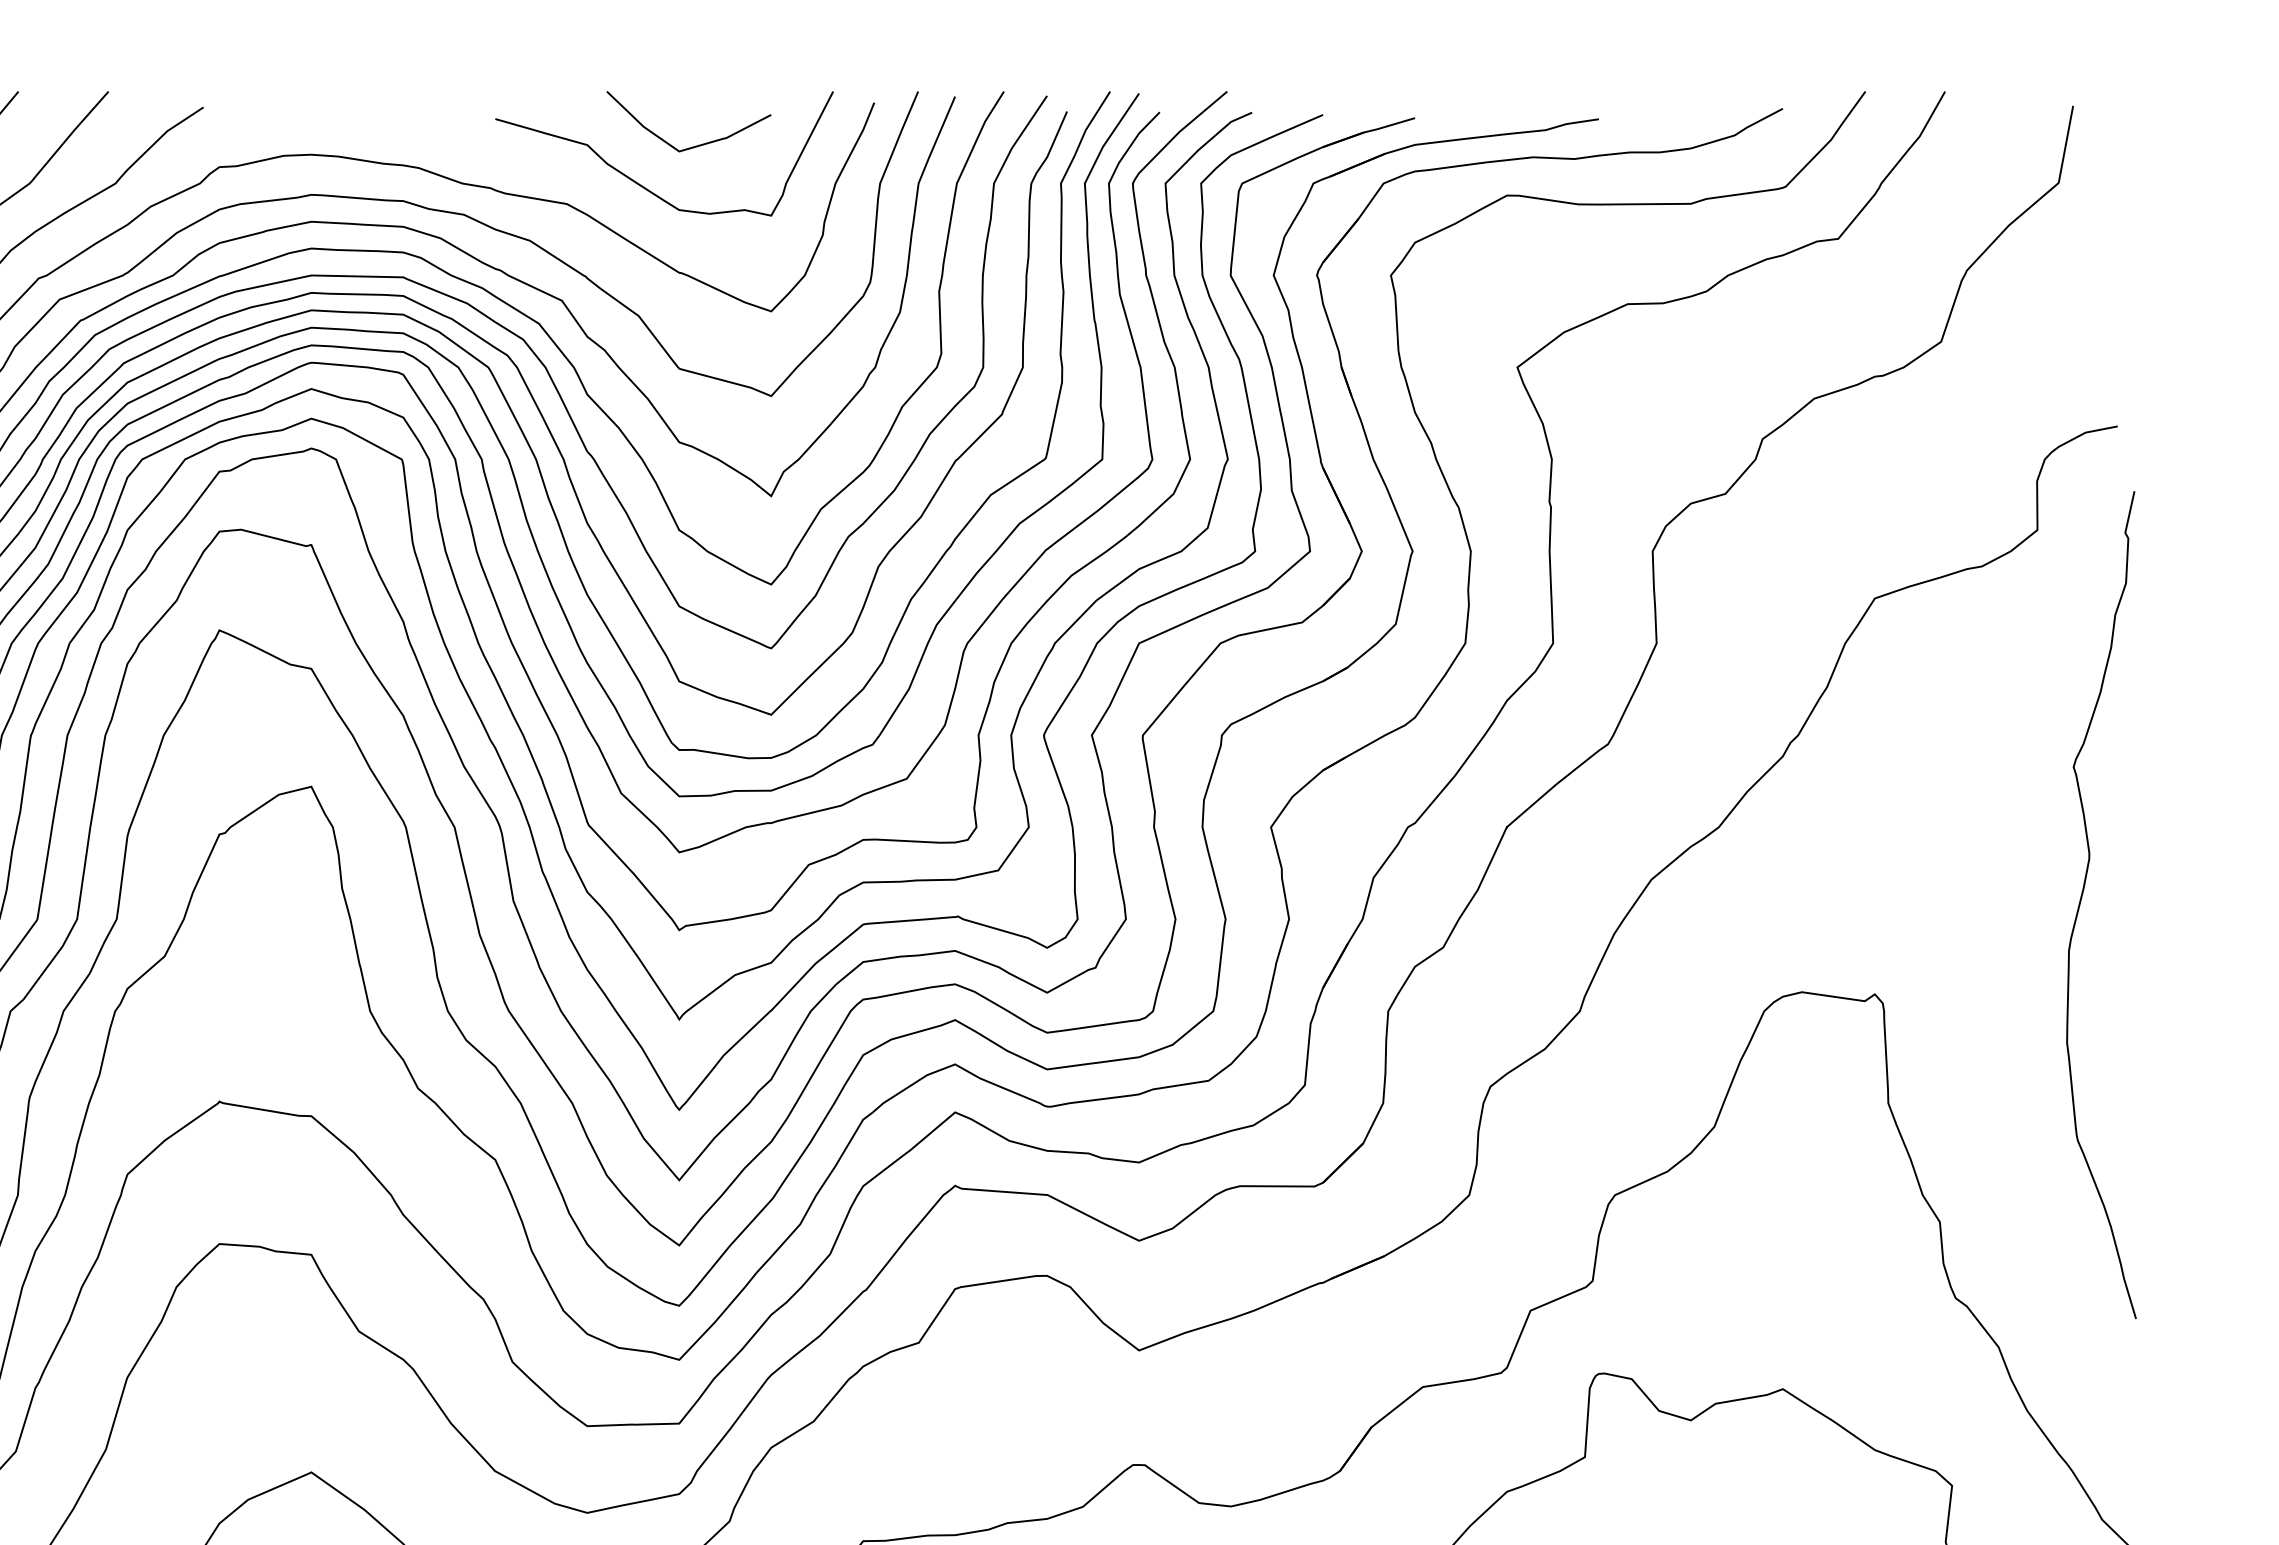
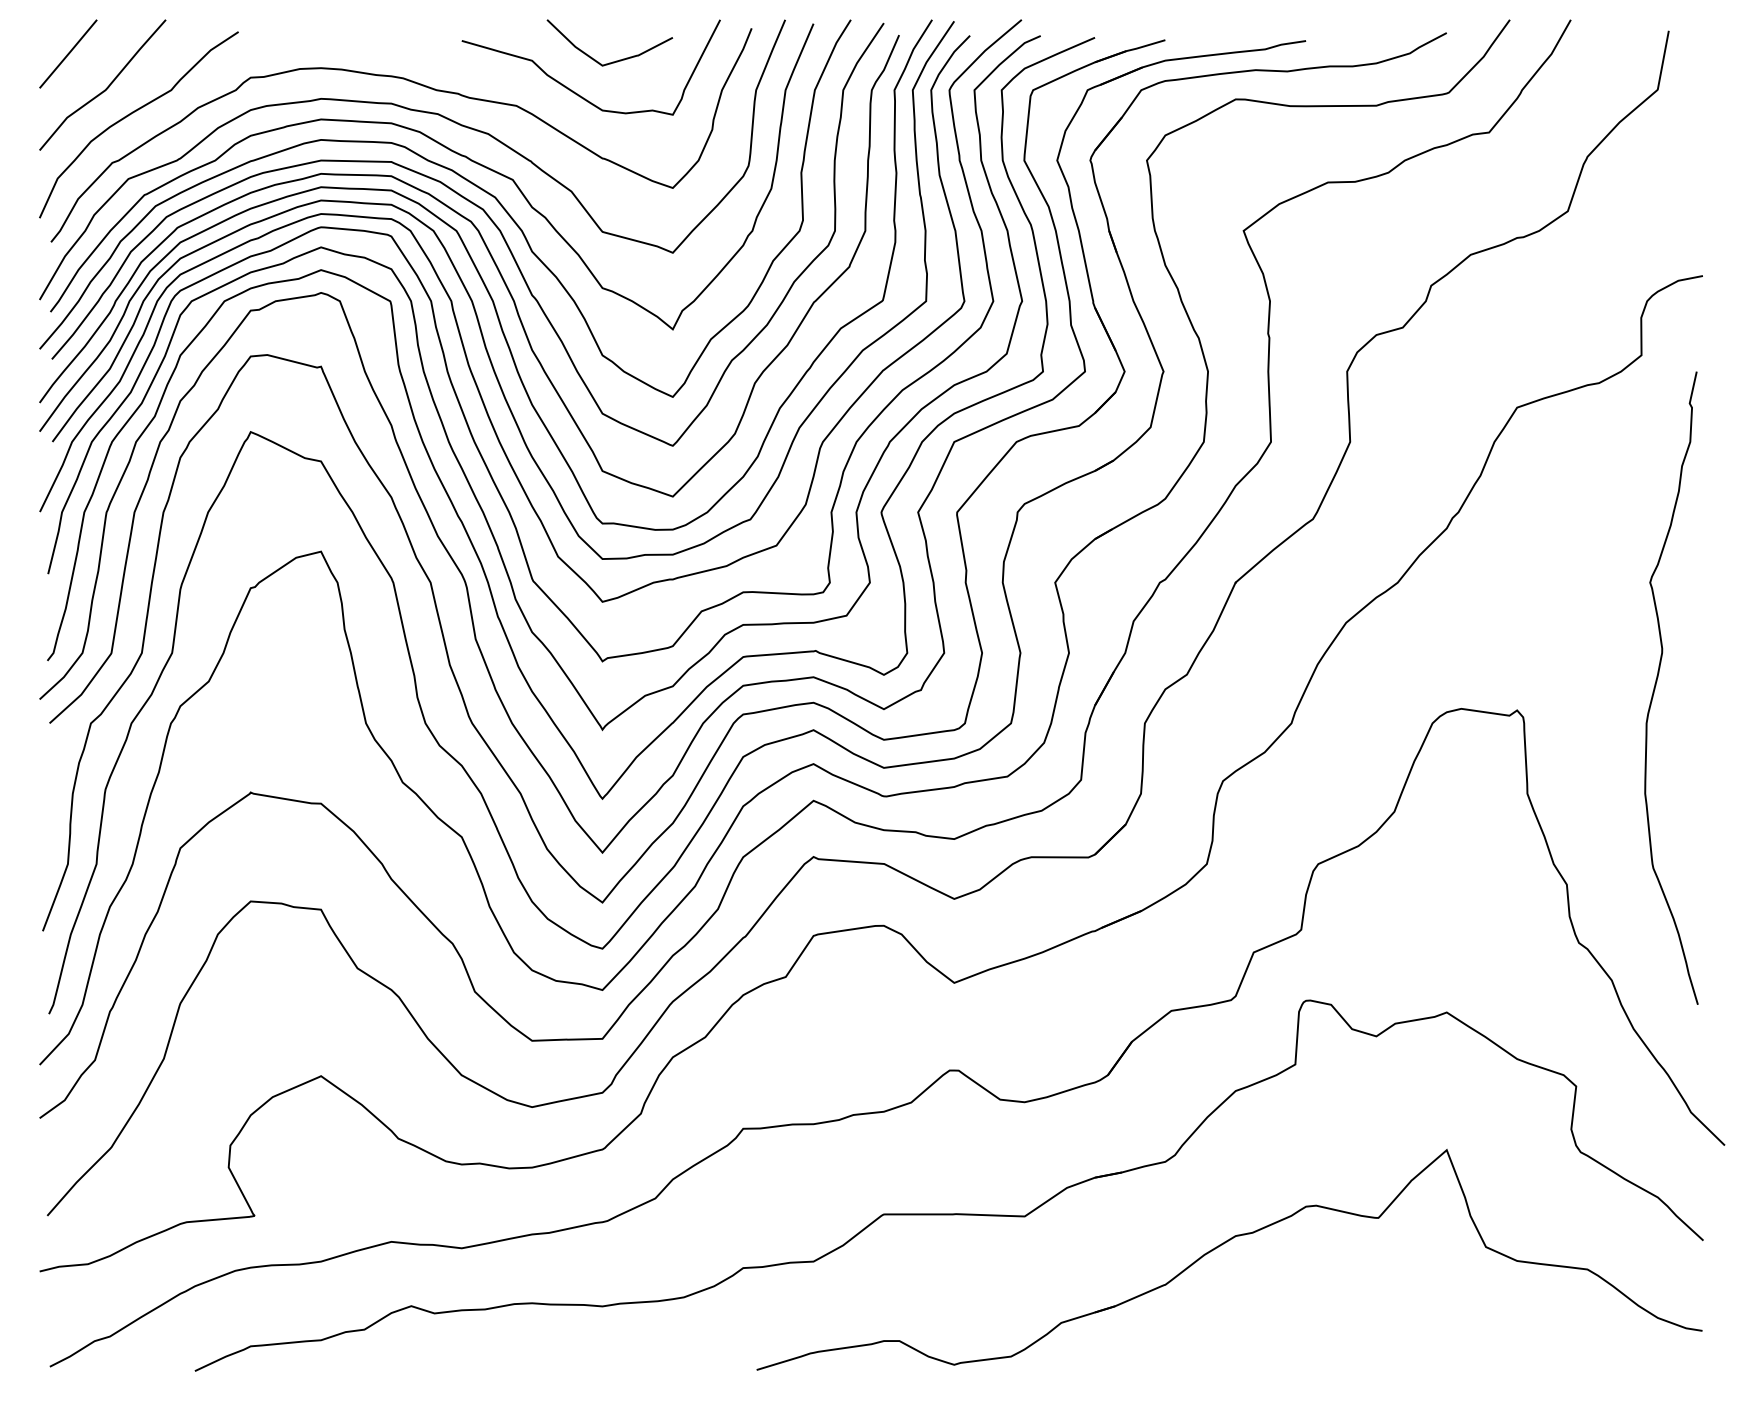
curve: (2081, 901) -> (1656, 685), moved

